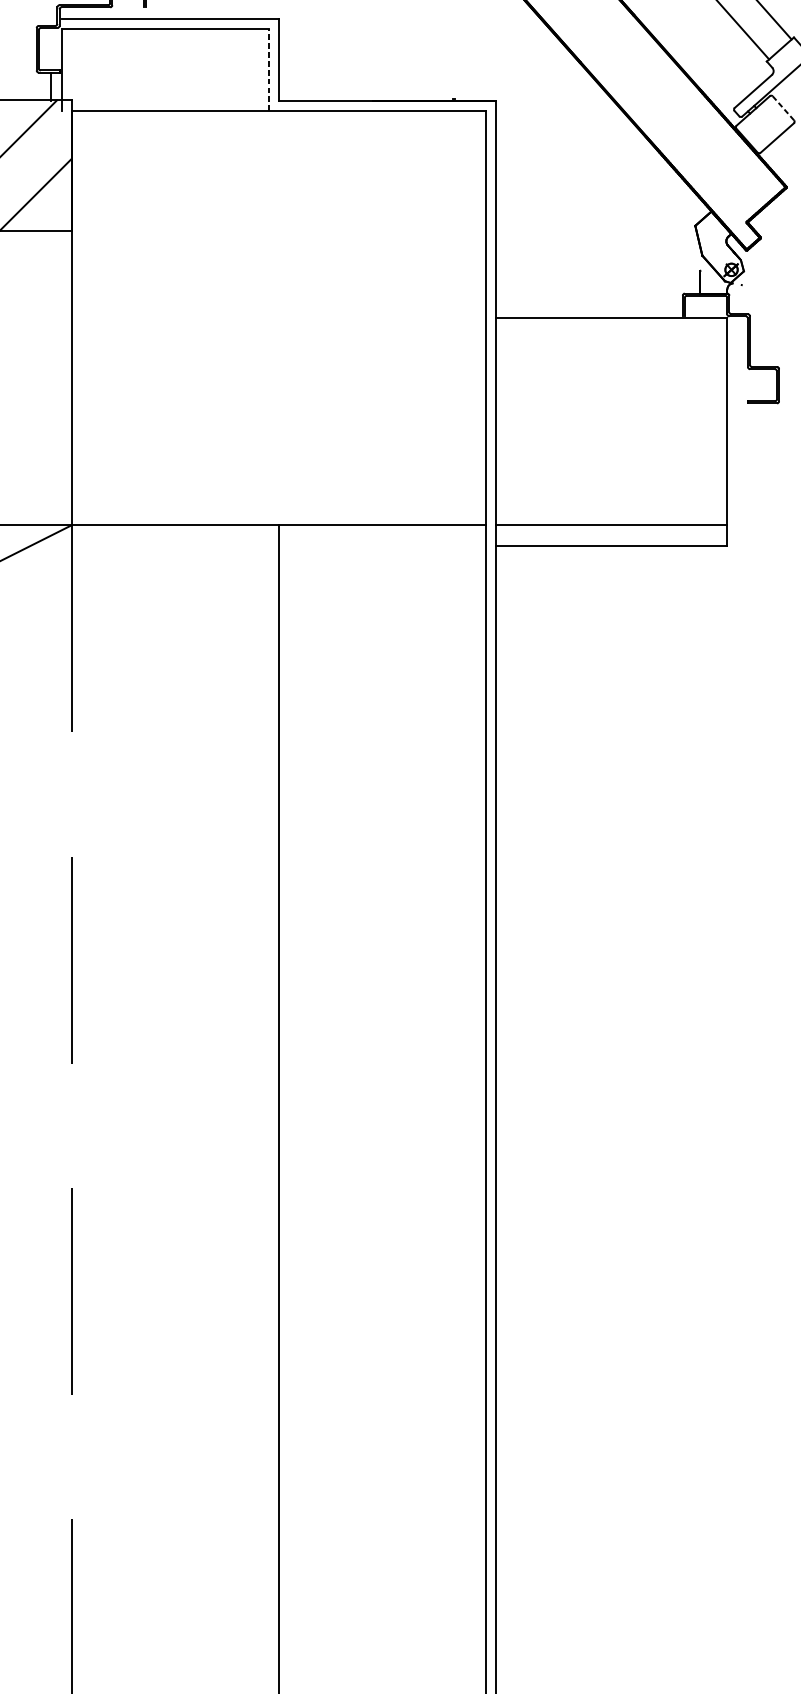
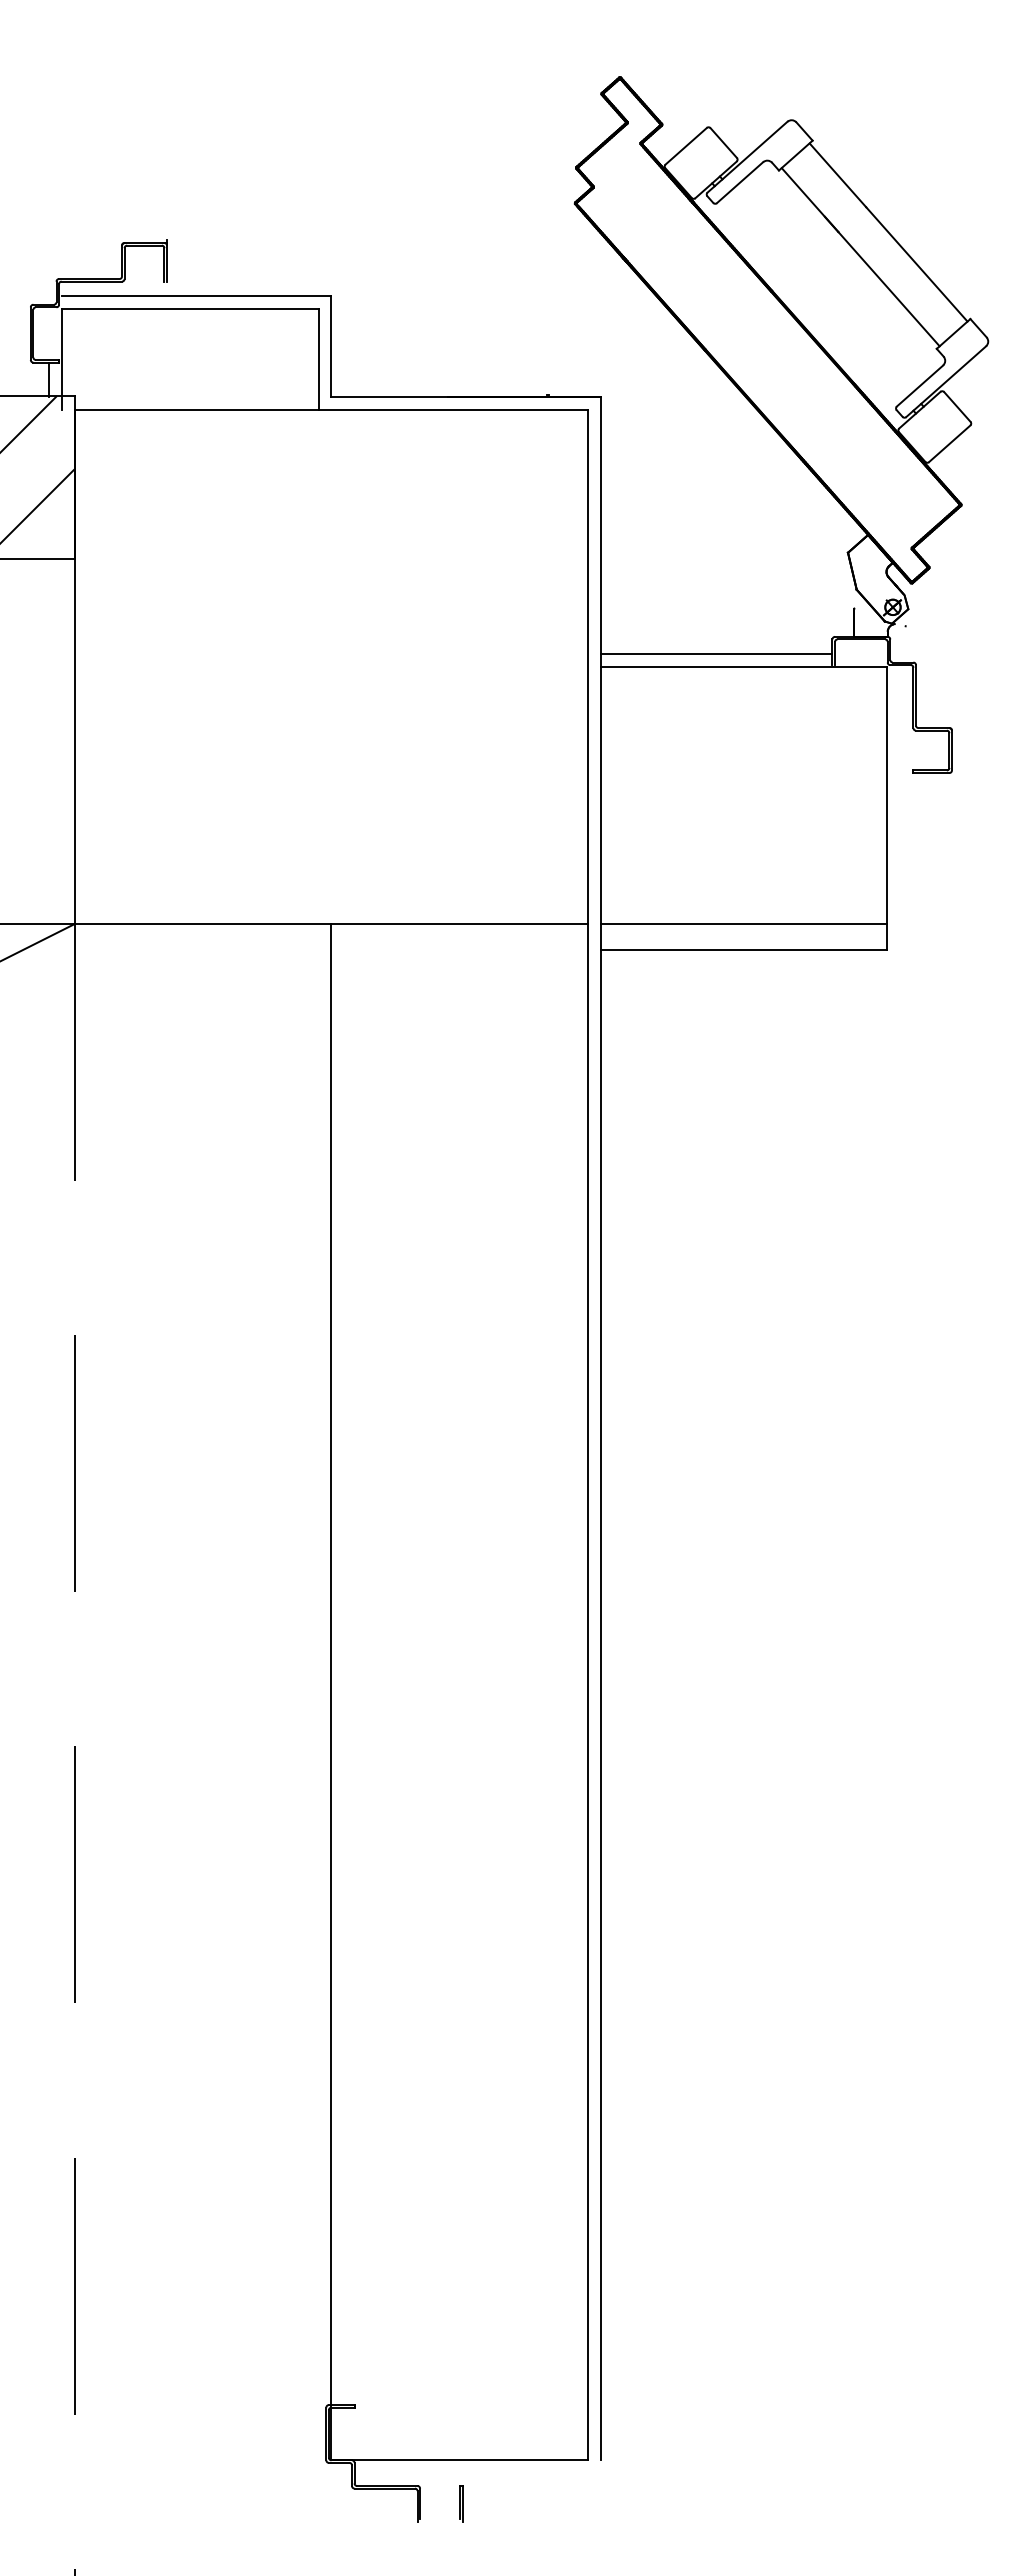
line: (268, 70) -> (318, 359), dashed -> solid
line: (783, 107) -> (957, 406), dashed -> solid
line: (589, 307) -> (716, 654), added

